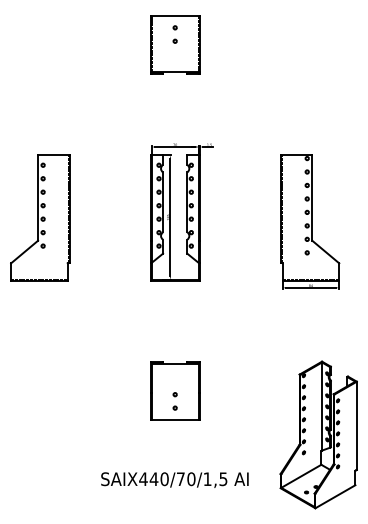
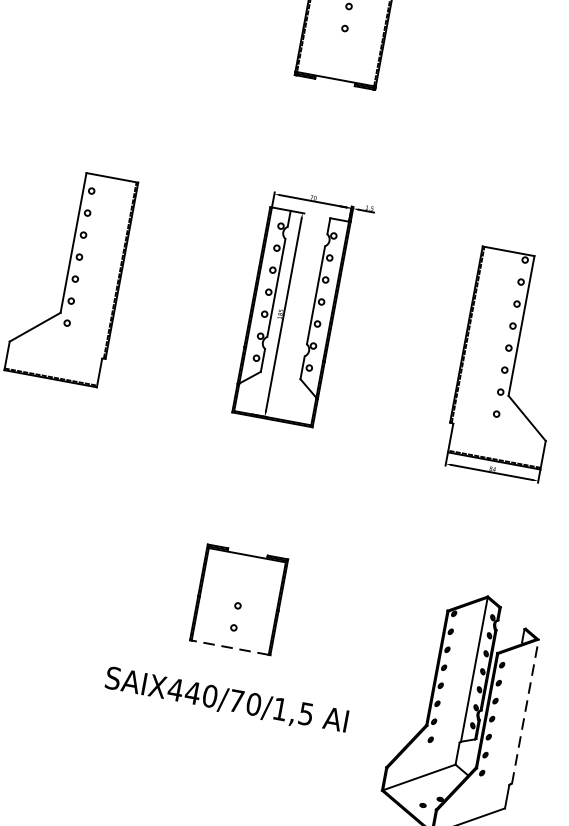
line: (175, 420) -> (230, 648), solid -> dashed
line: (356, 425) -> (524, 711), solid -> dashed
text: (174, 479) -> (226, 699), moved

